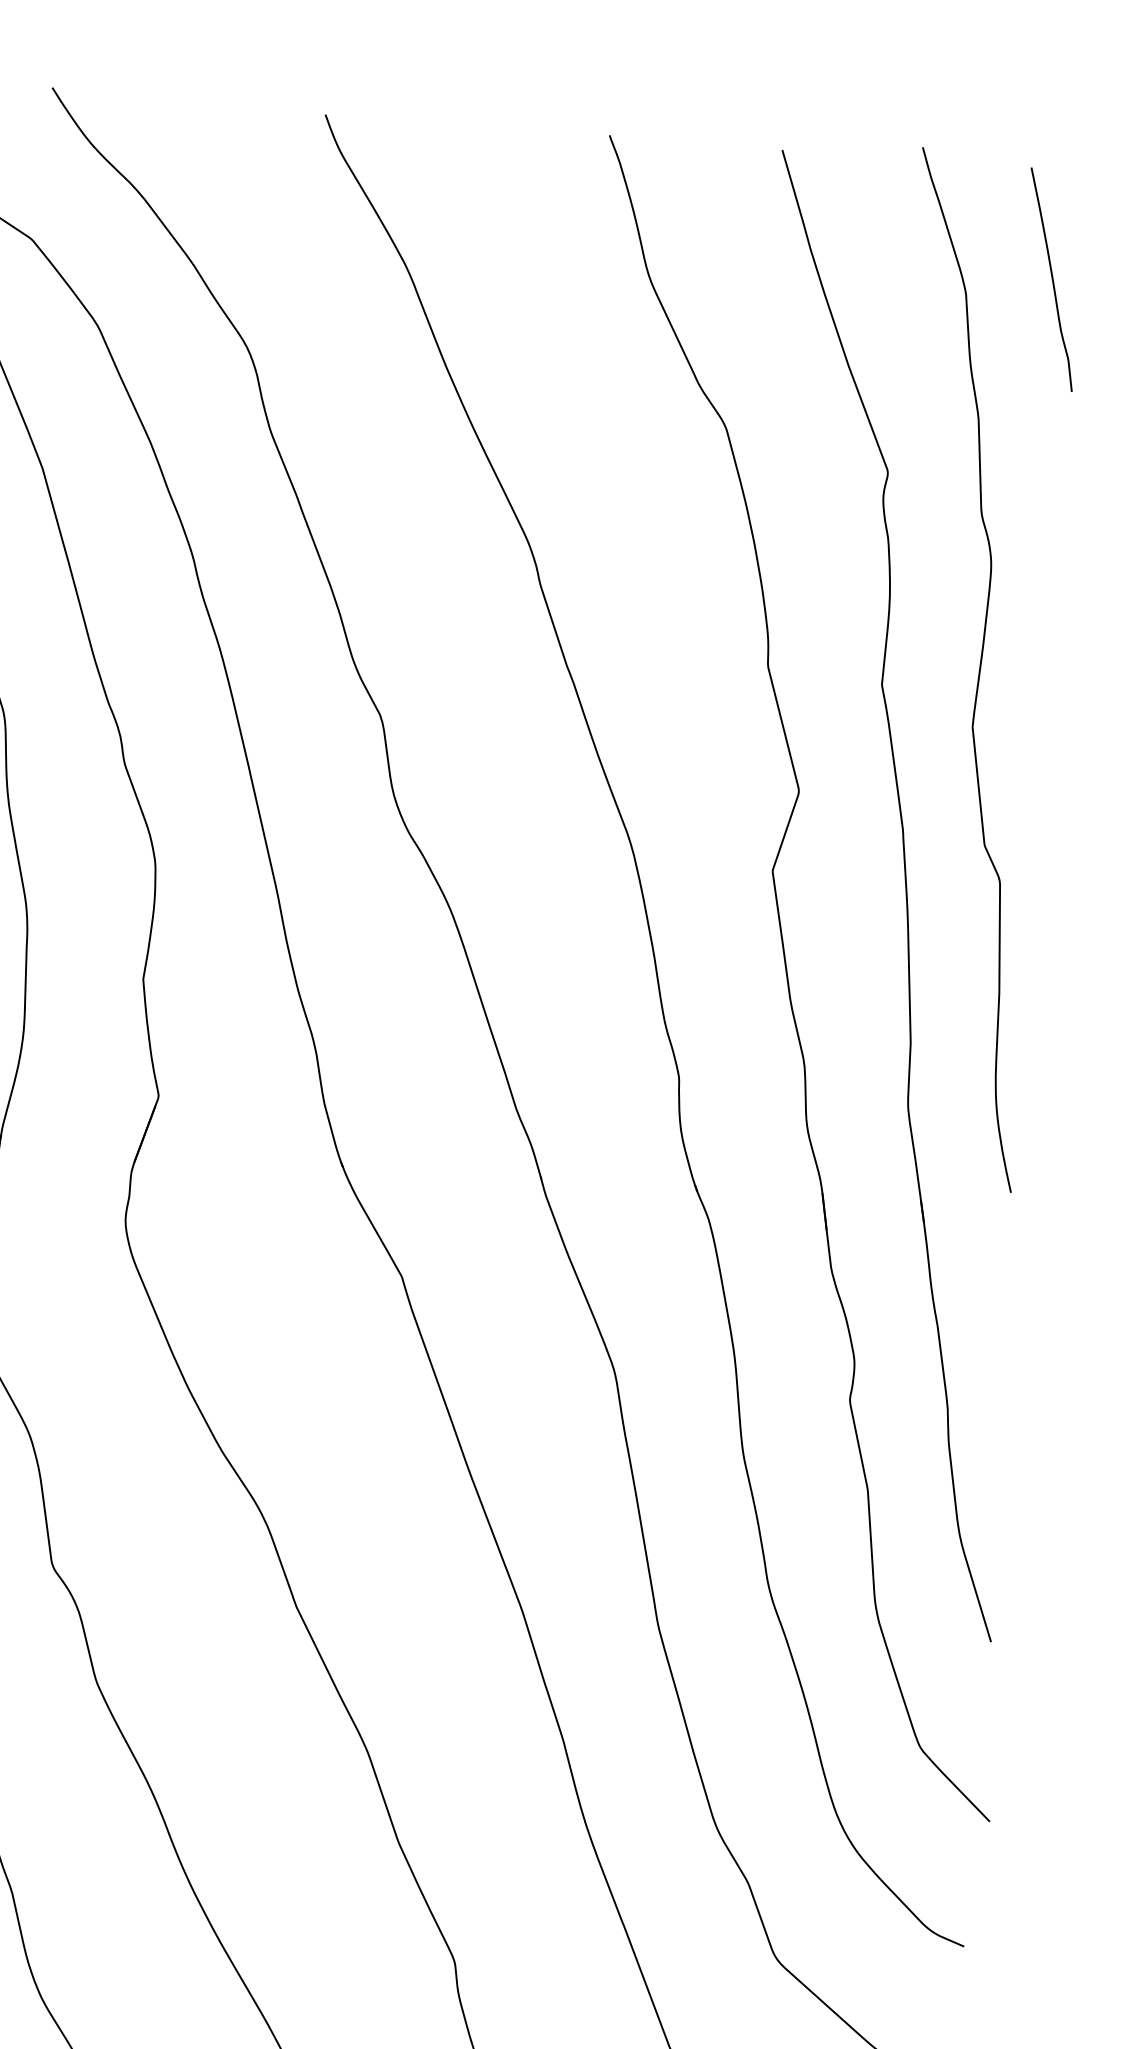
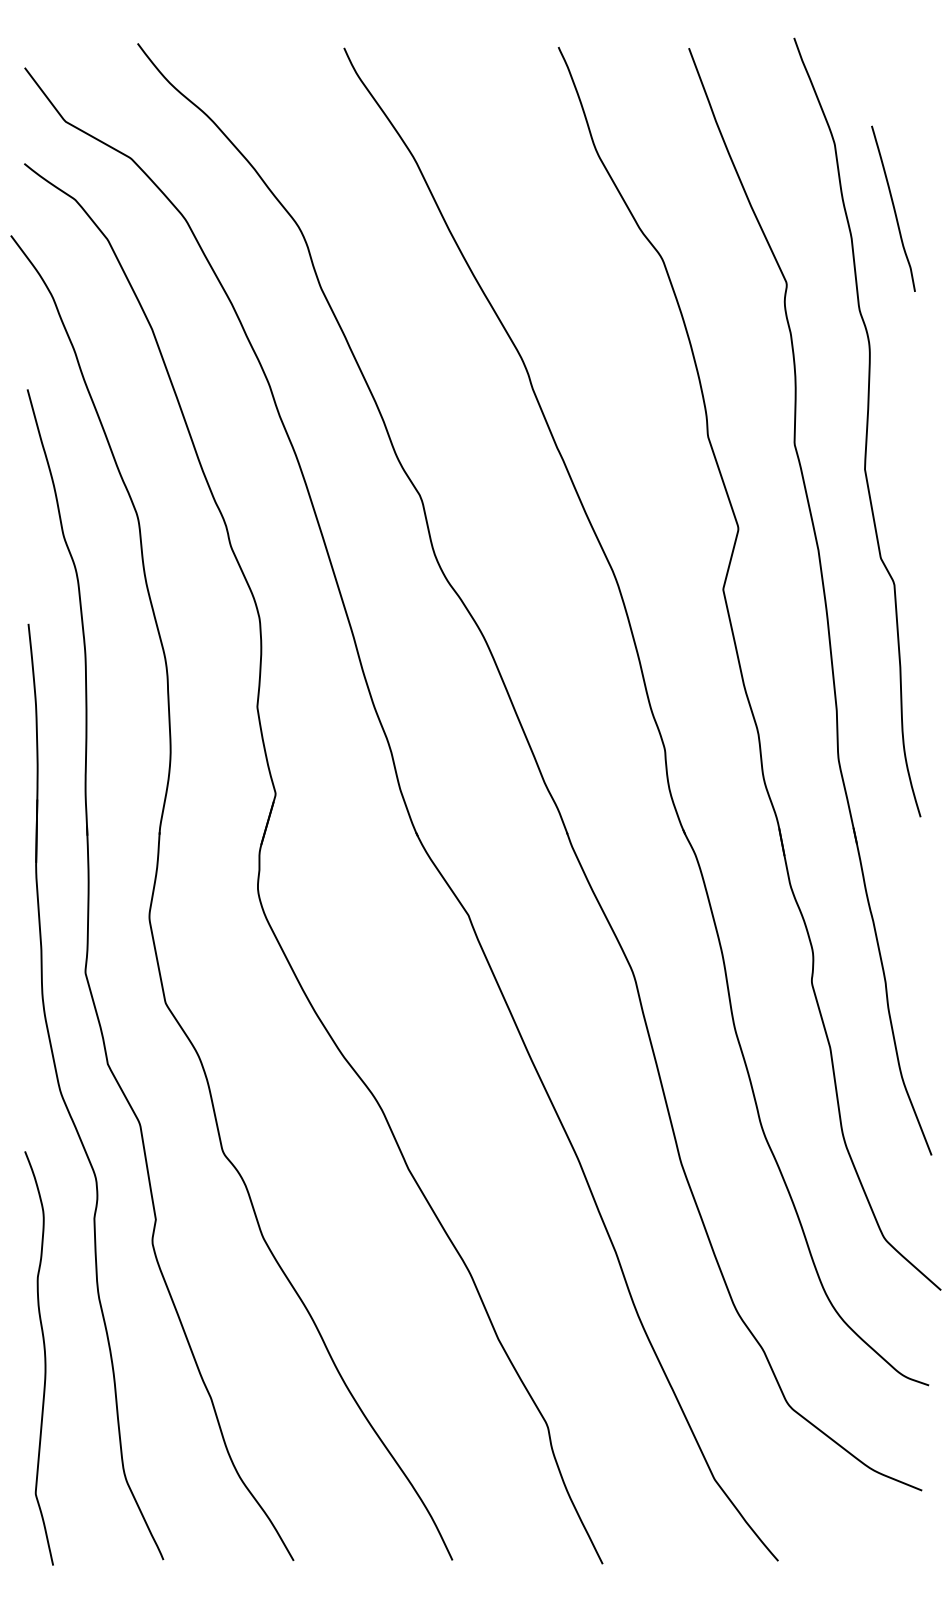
curve: (1051, 279) -> (893, 208), moved

